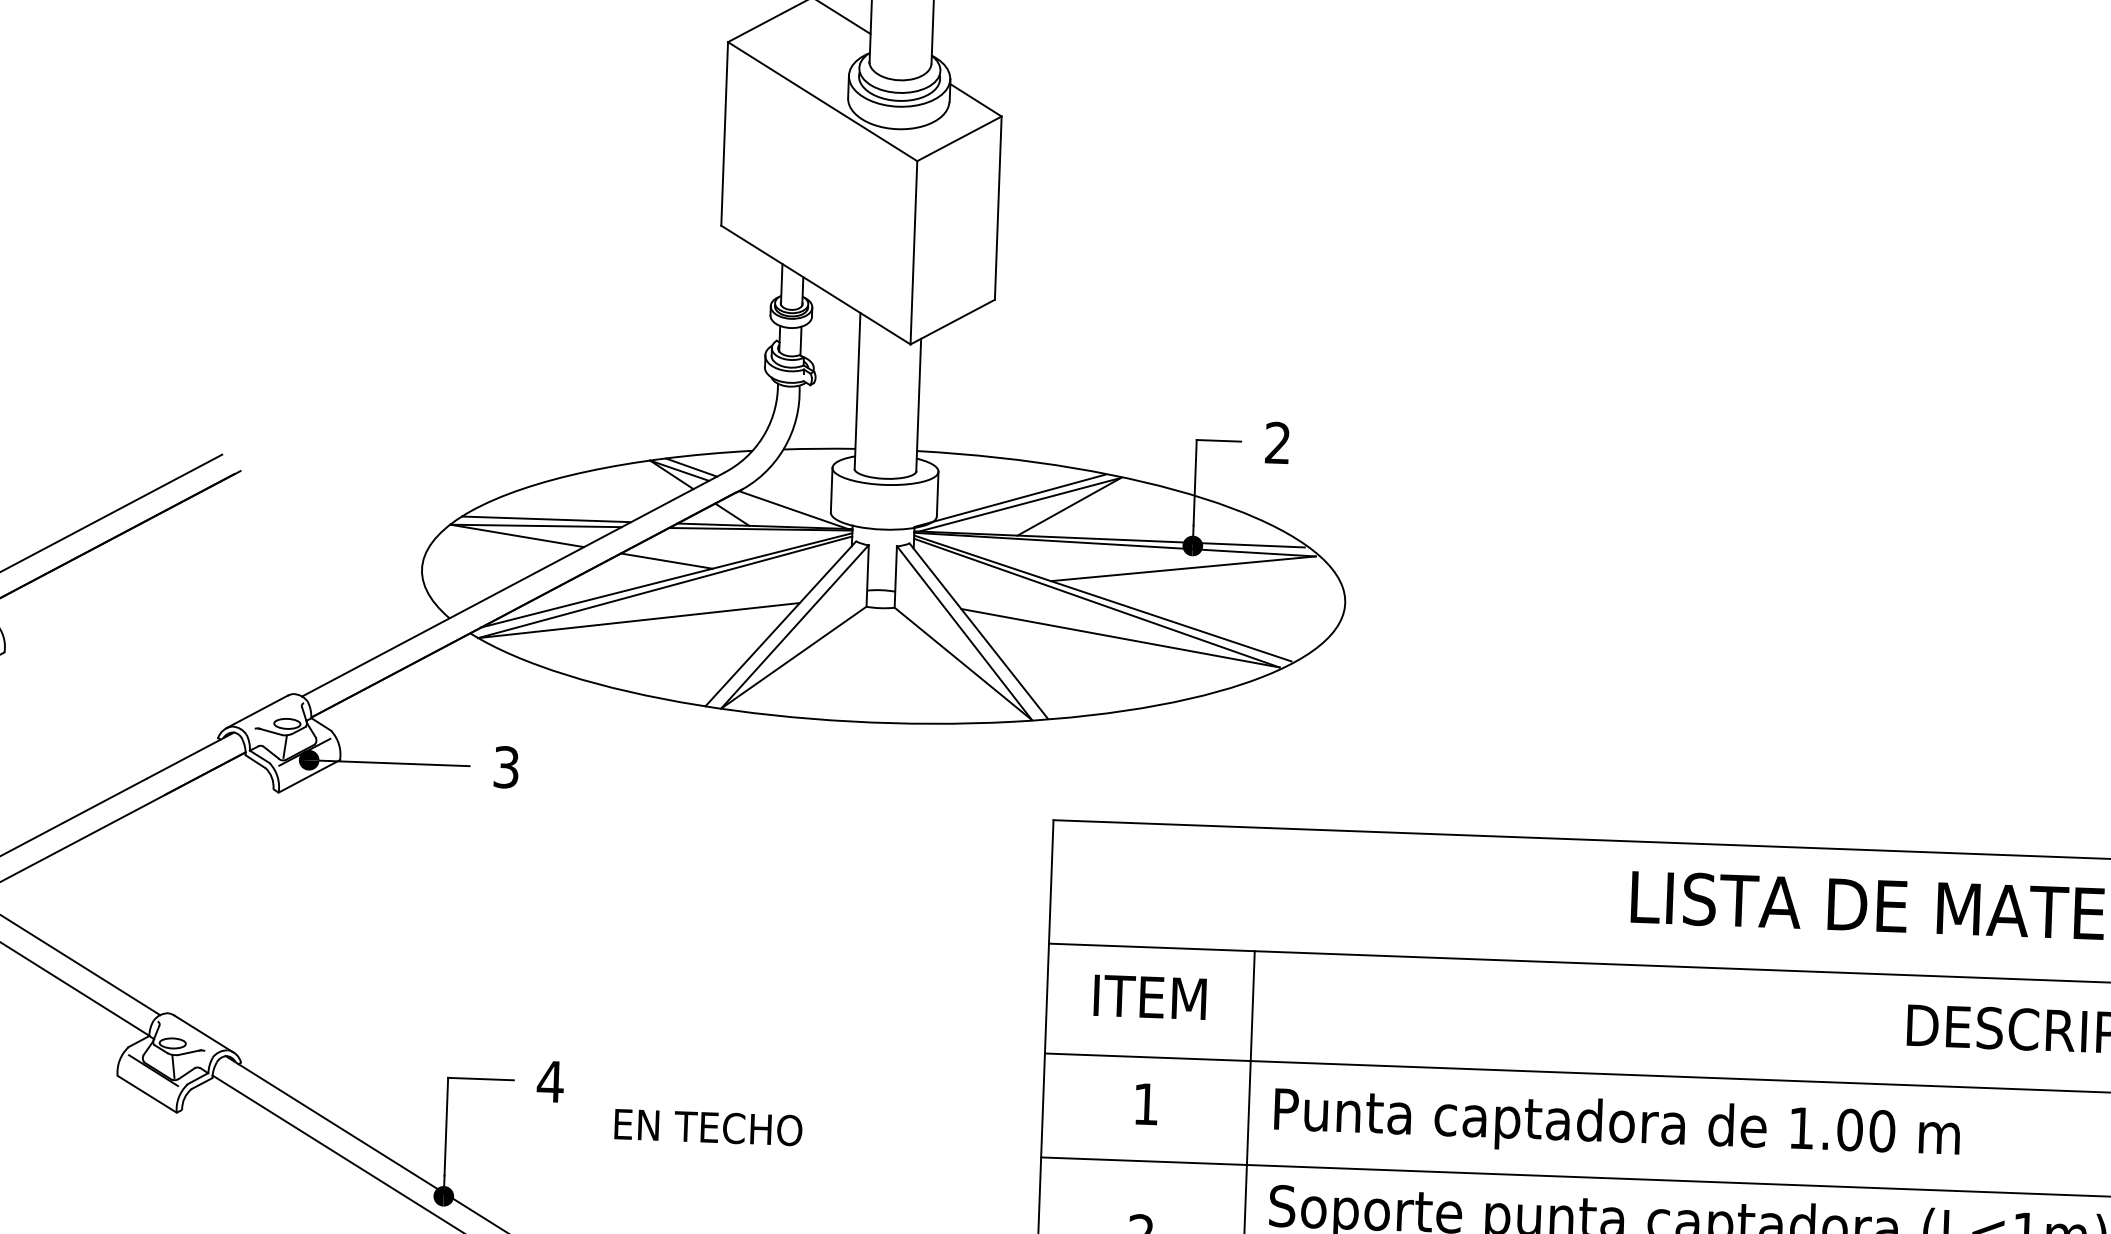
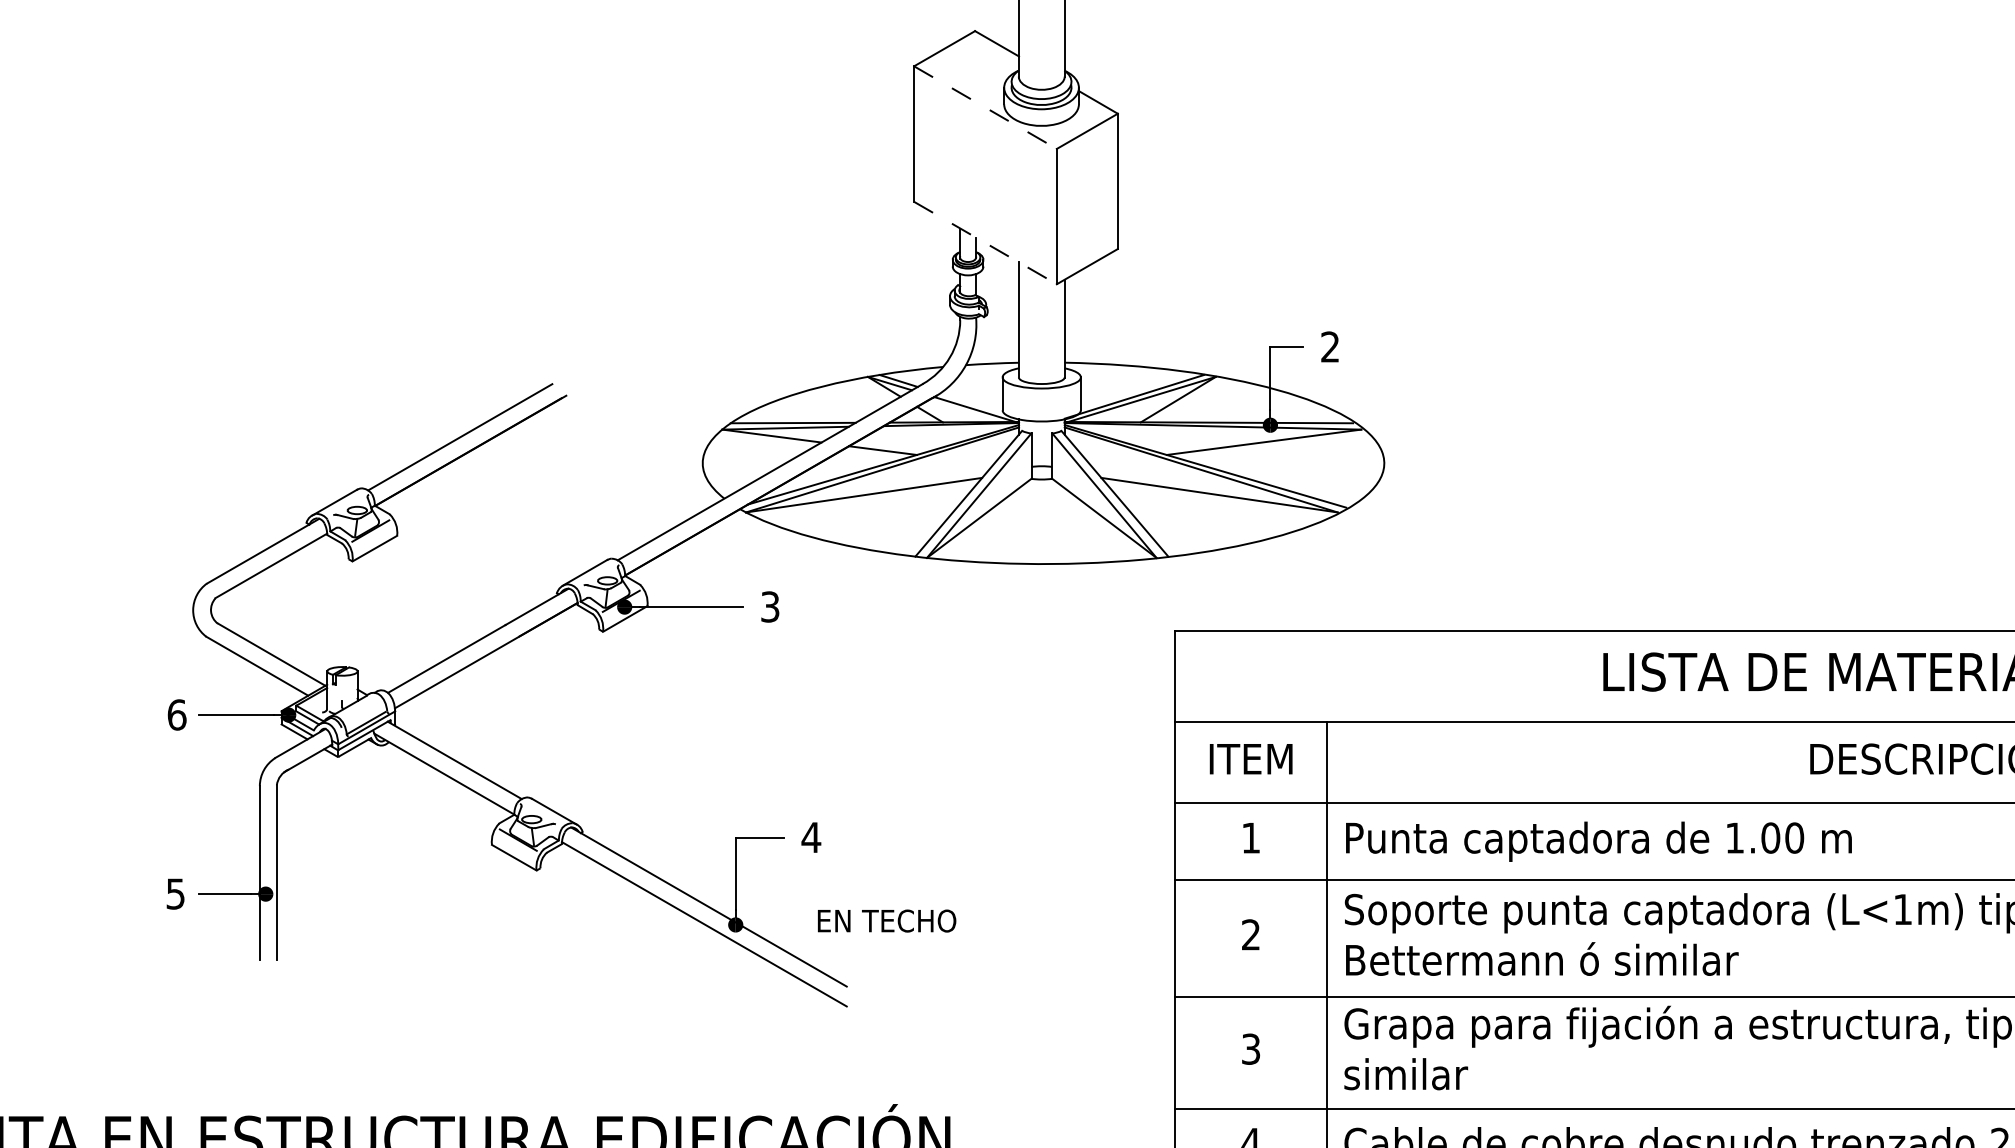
line: (822, 101) -> (985, 107), solid -> dashed
line: (815, 285) -> (985, 243), solid -> dashed
text: (709, 1126) -> (887, 920), moved

